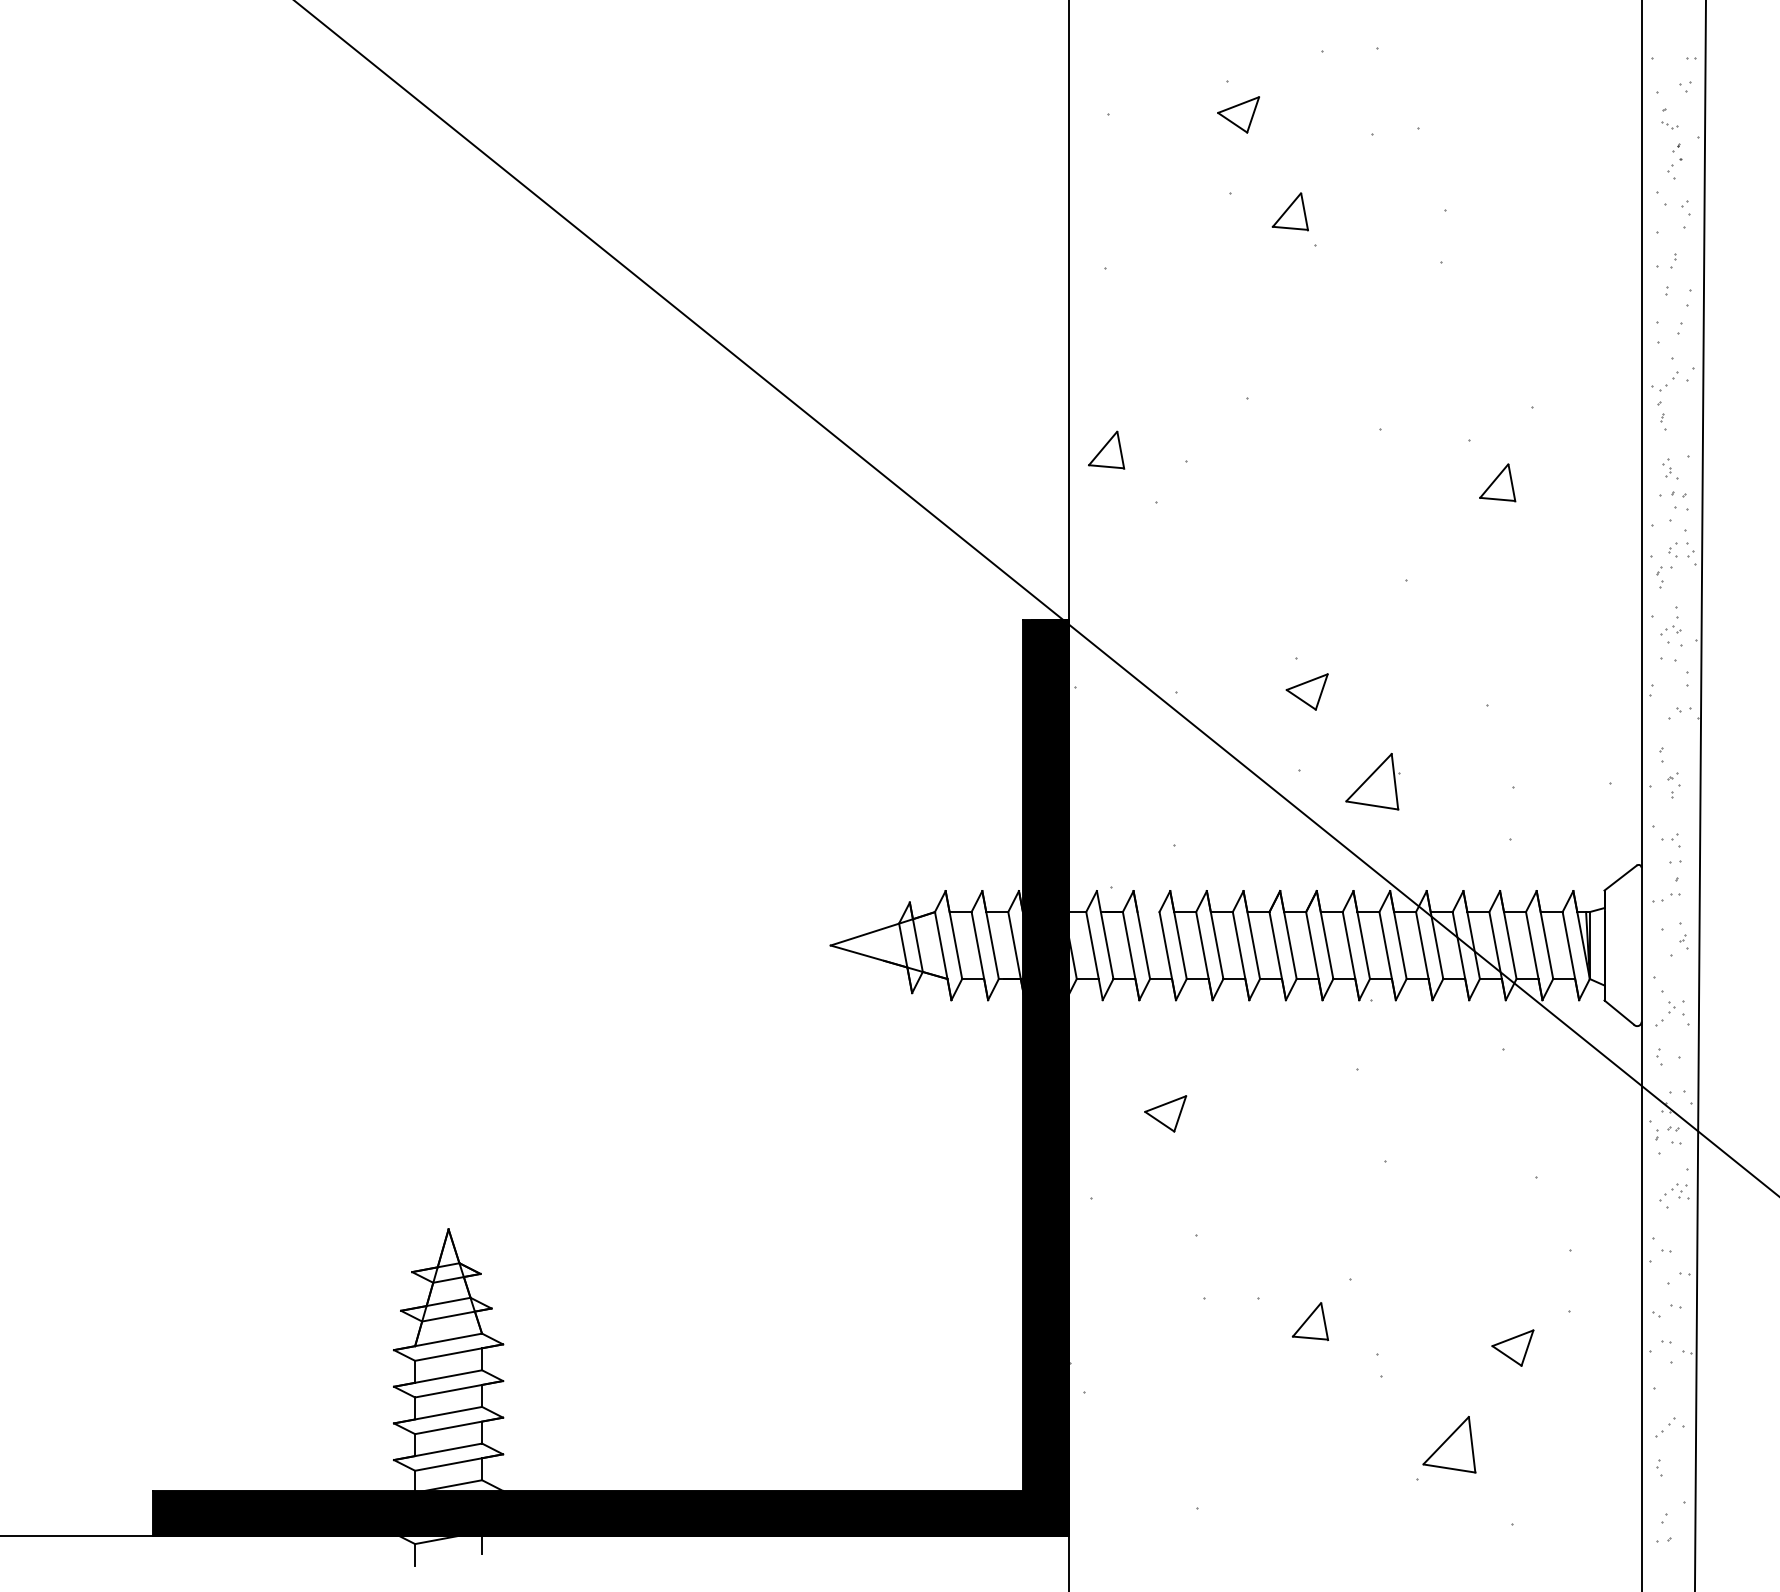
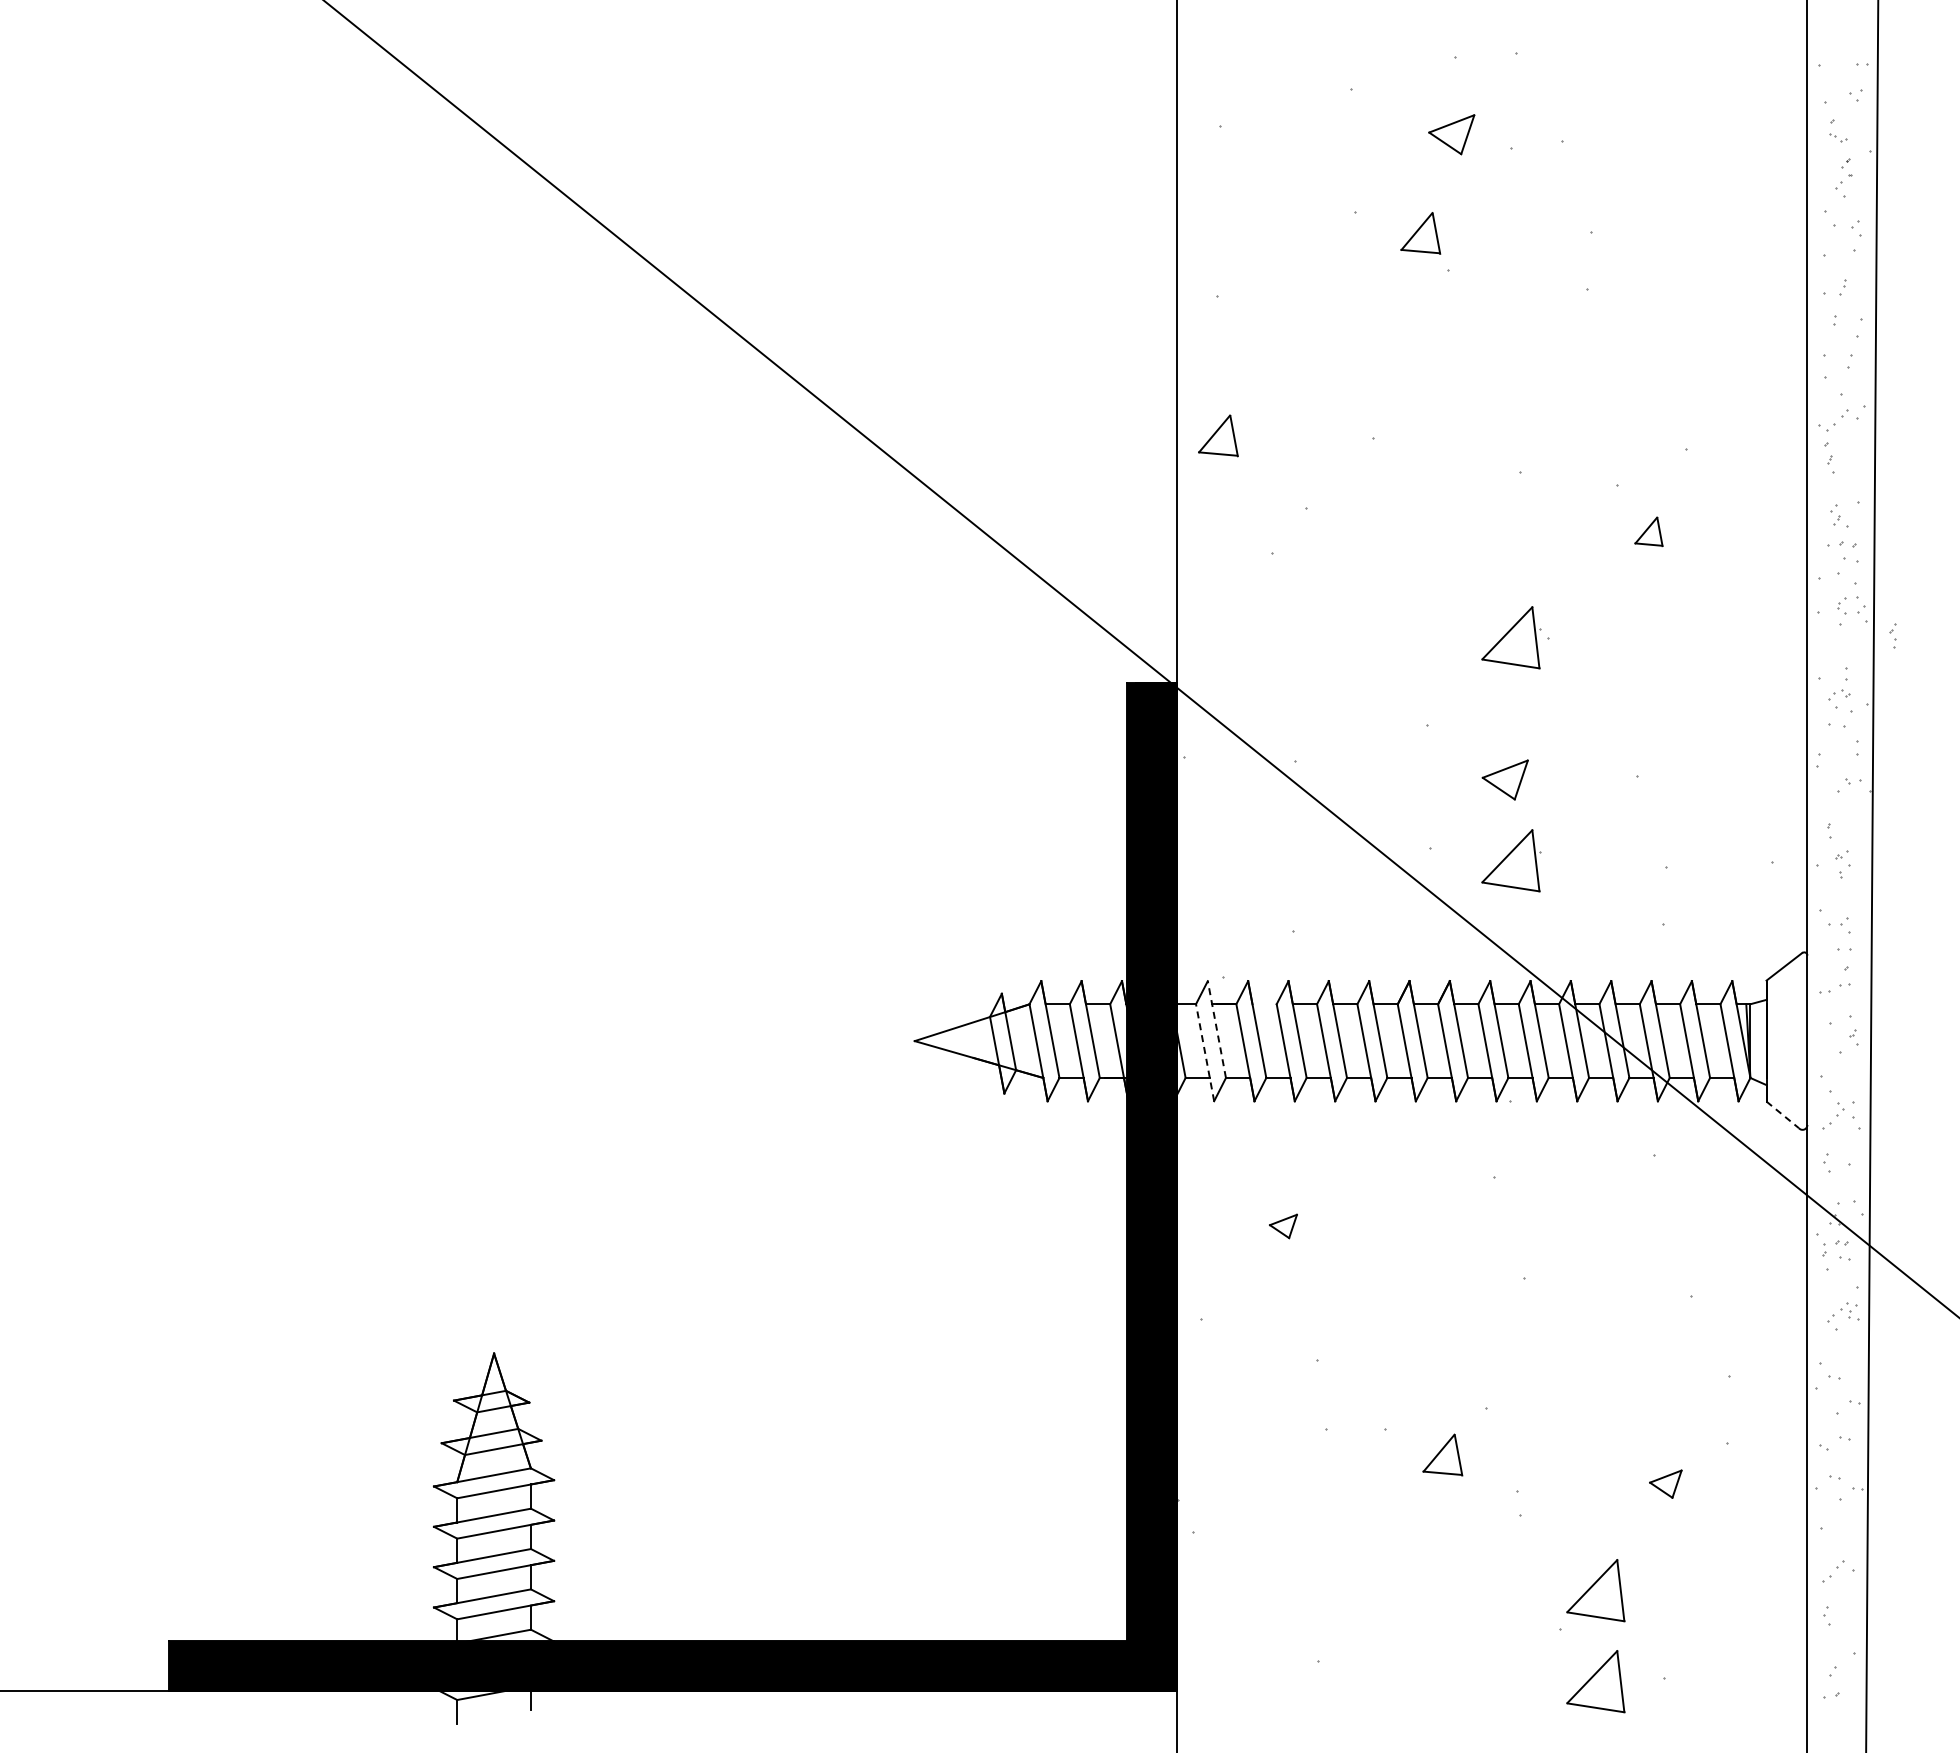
part: (1238, 114) -> (1451, 134), moved
part: (1106, 449) -> (1218, 435), moved
part: (1497, 482) -> (1648, 531), size x0.7
part: (1658, 577) -> (1892, 635), moved
part: (1372, 578) -> (1511, 637), added
part: (1306, 691) -> (1504, 779), moved
line: (1104, 934) -> (1216, 1029), solid -> dashed
line: (1094, 955) -> (1205, 1052), solid -> dashed
line: (1618, 1012) -> (1782, 1114), solid -> dashed
part: (1165, 1113) -> (1283, 1226), size x0.6
part: (1512, 1347) -> (1665, 1483), size x0.7
part: (1449, 1527) -> (1595, 1681), added

